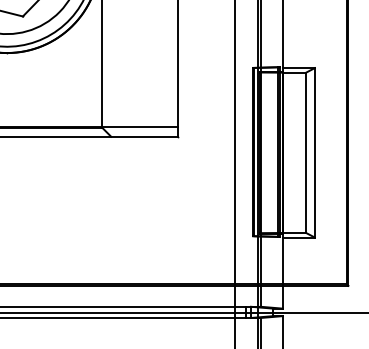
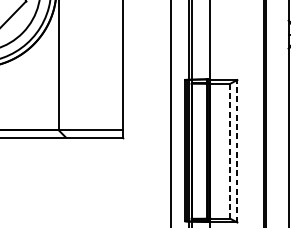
line: (314, 152) -> (237, 151), solid -> dashed
line: (306, 153) -> (230, 151), solid -> dashed

